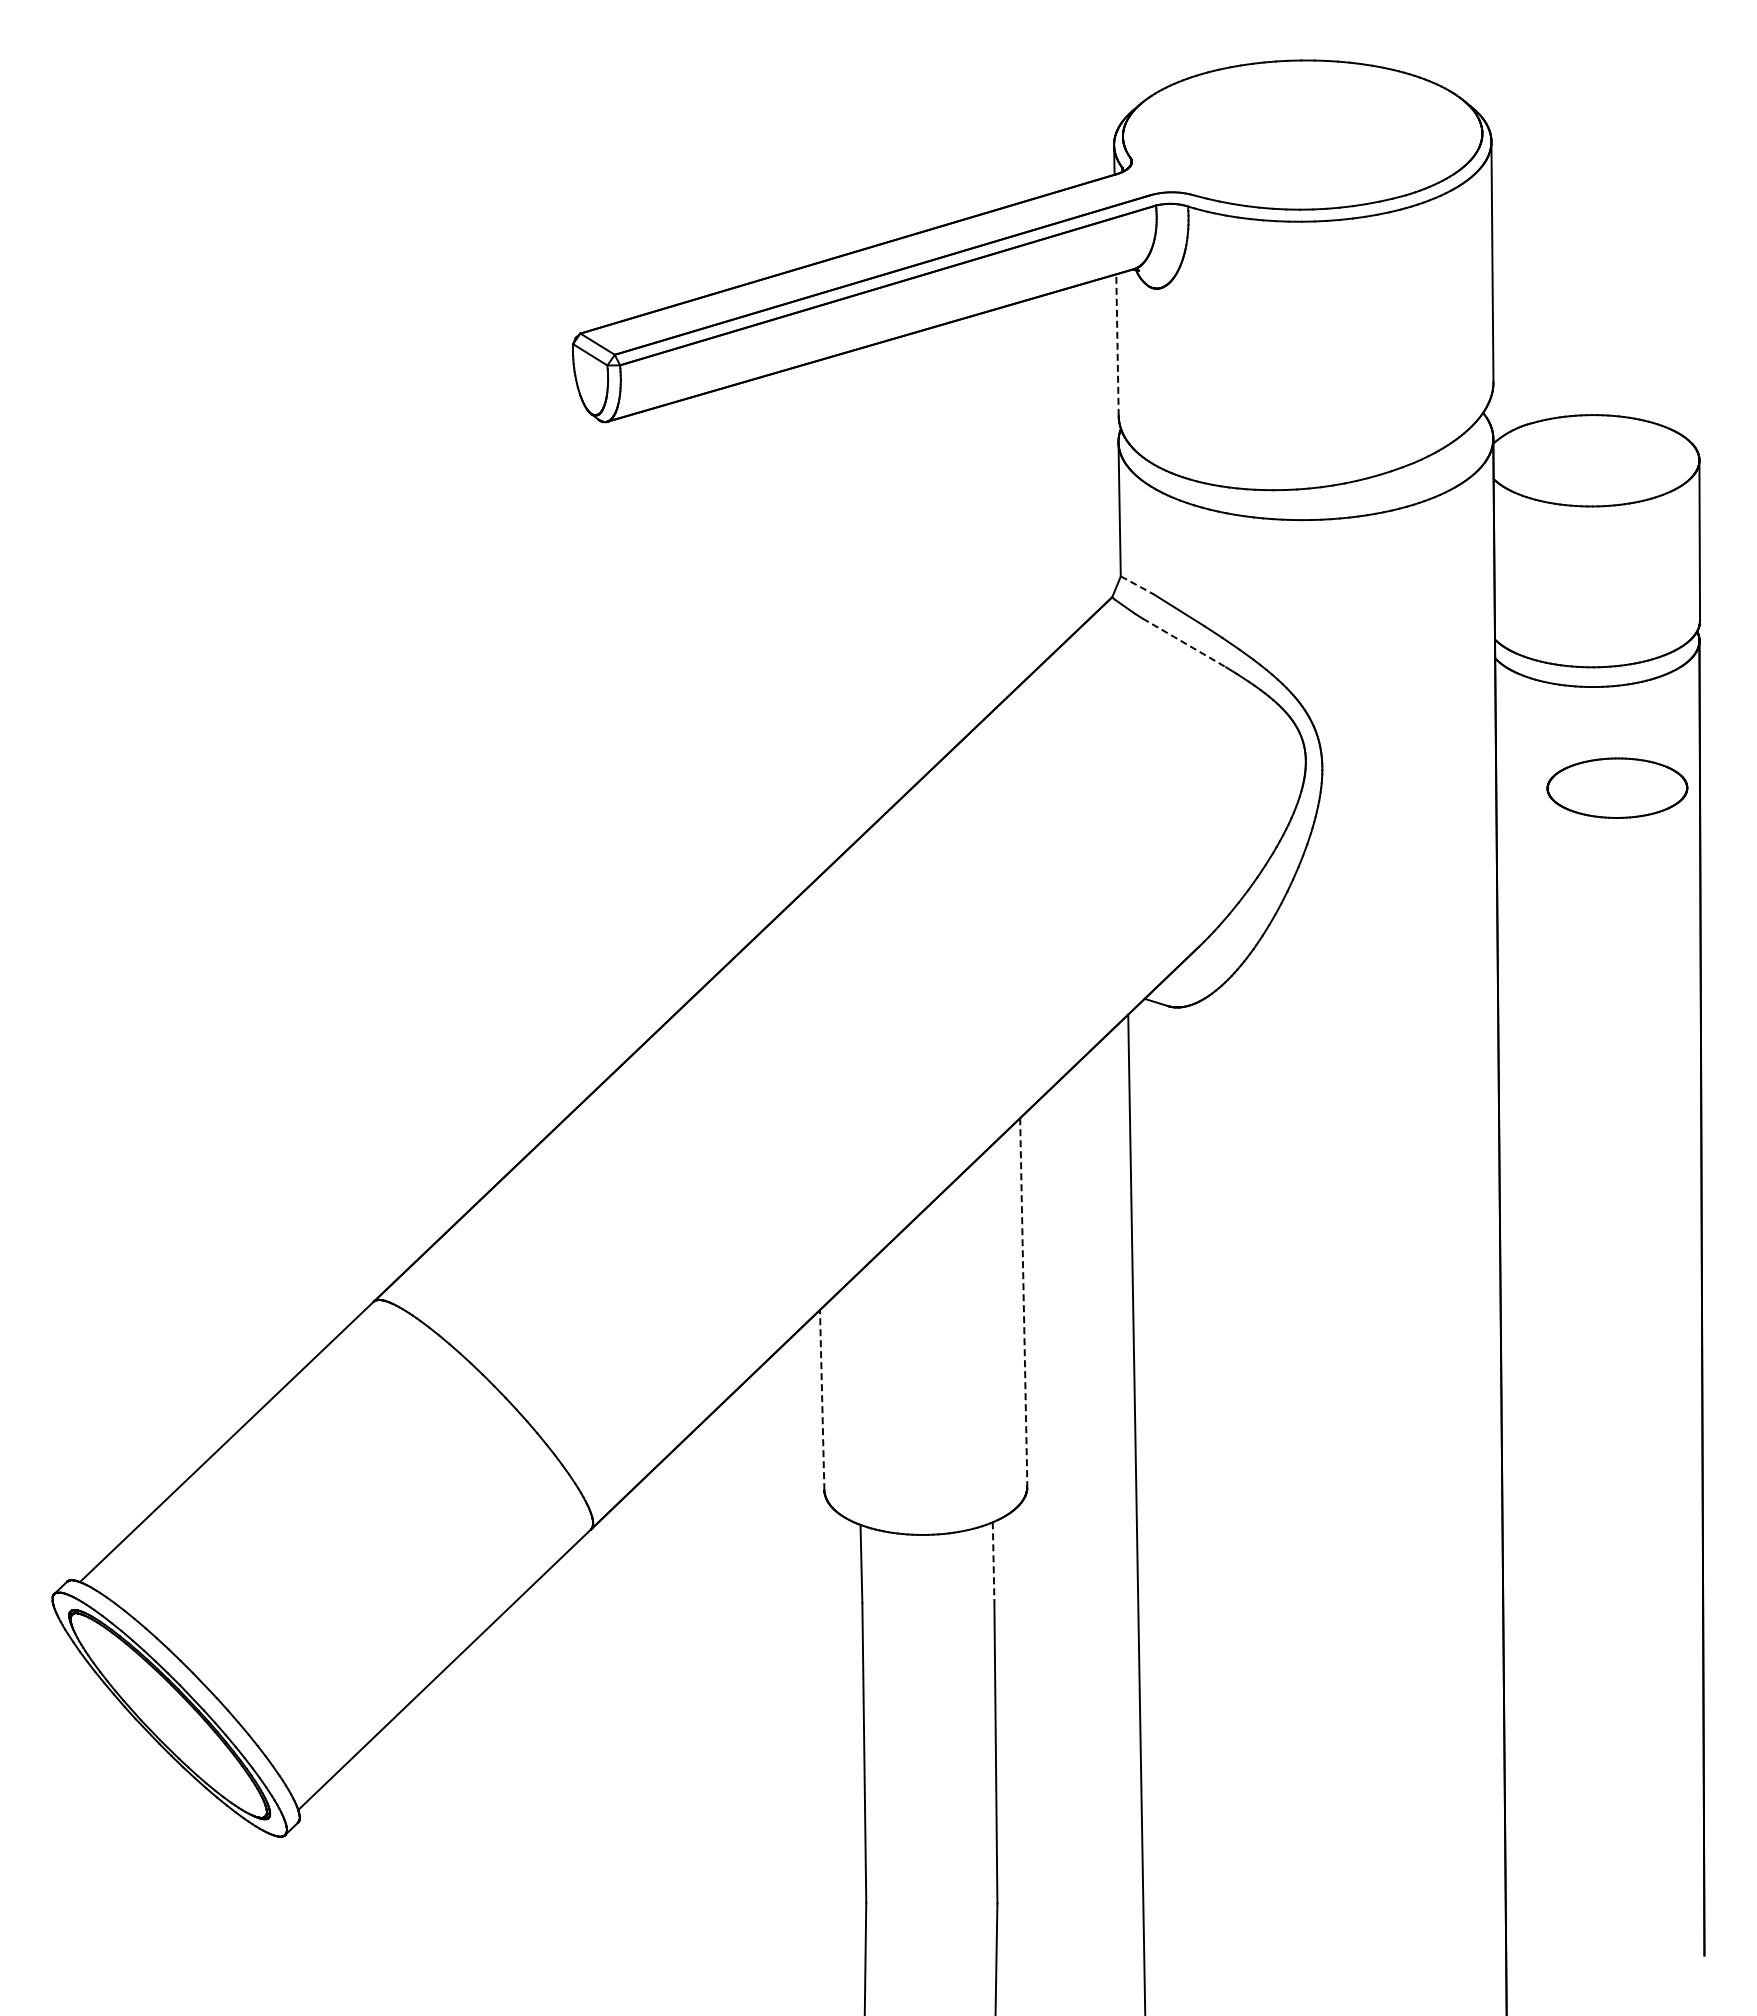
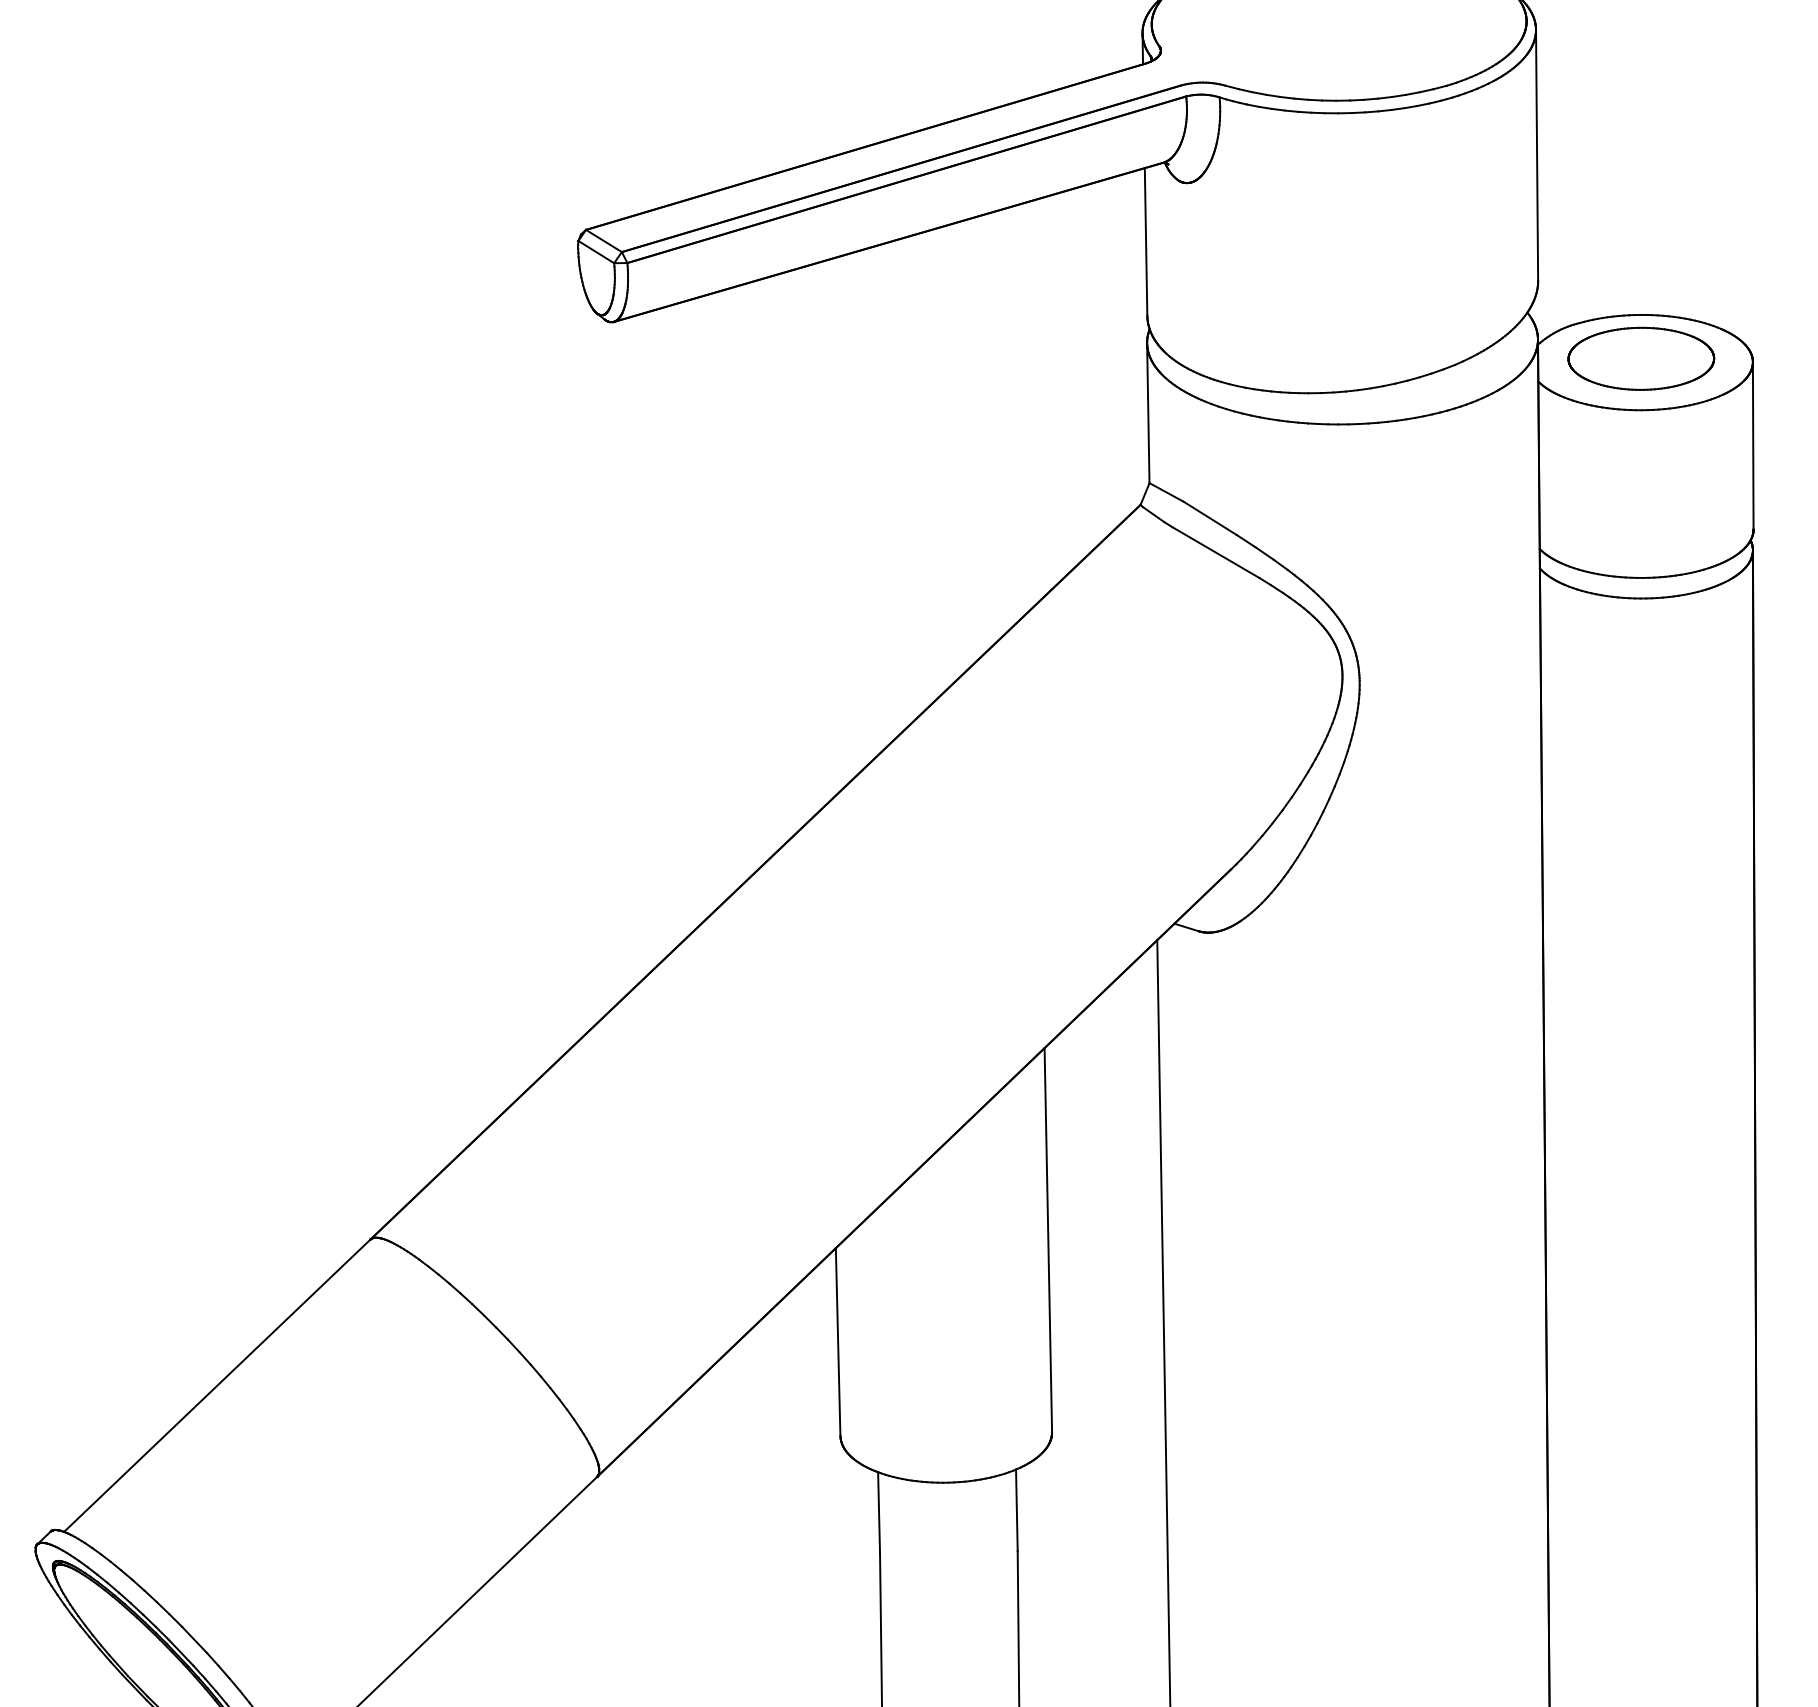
line: (1117, 345) -> (1146, 242), dashed -> solid
line: (1137, 585) -> (1166, 492), dashed -> solid
line: (1184, 643) -> (1215, 553), dashed -> solid
part: (1617, 787) -> (1641, 358), moved
line: (1023, 1302) -> (1048, 1240), dashed -> solid
line: (822, 1399) -> (838, 1341), dashed -> solid
line: (993, 1561) -> (1016, 1510), dashed -> solid

